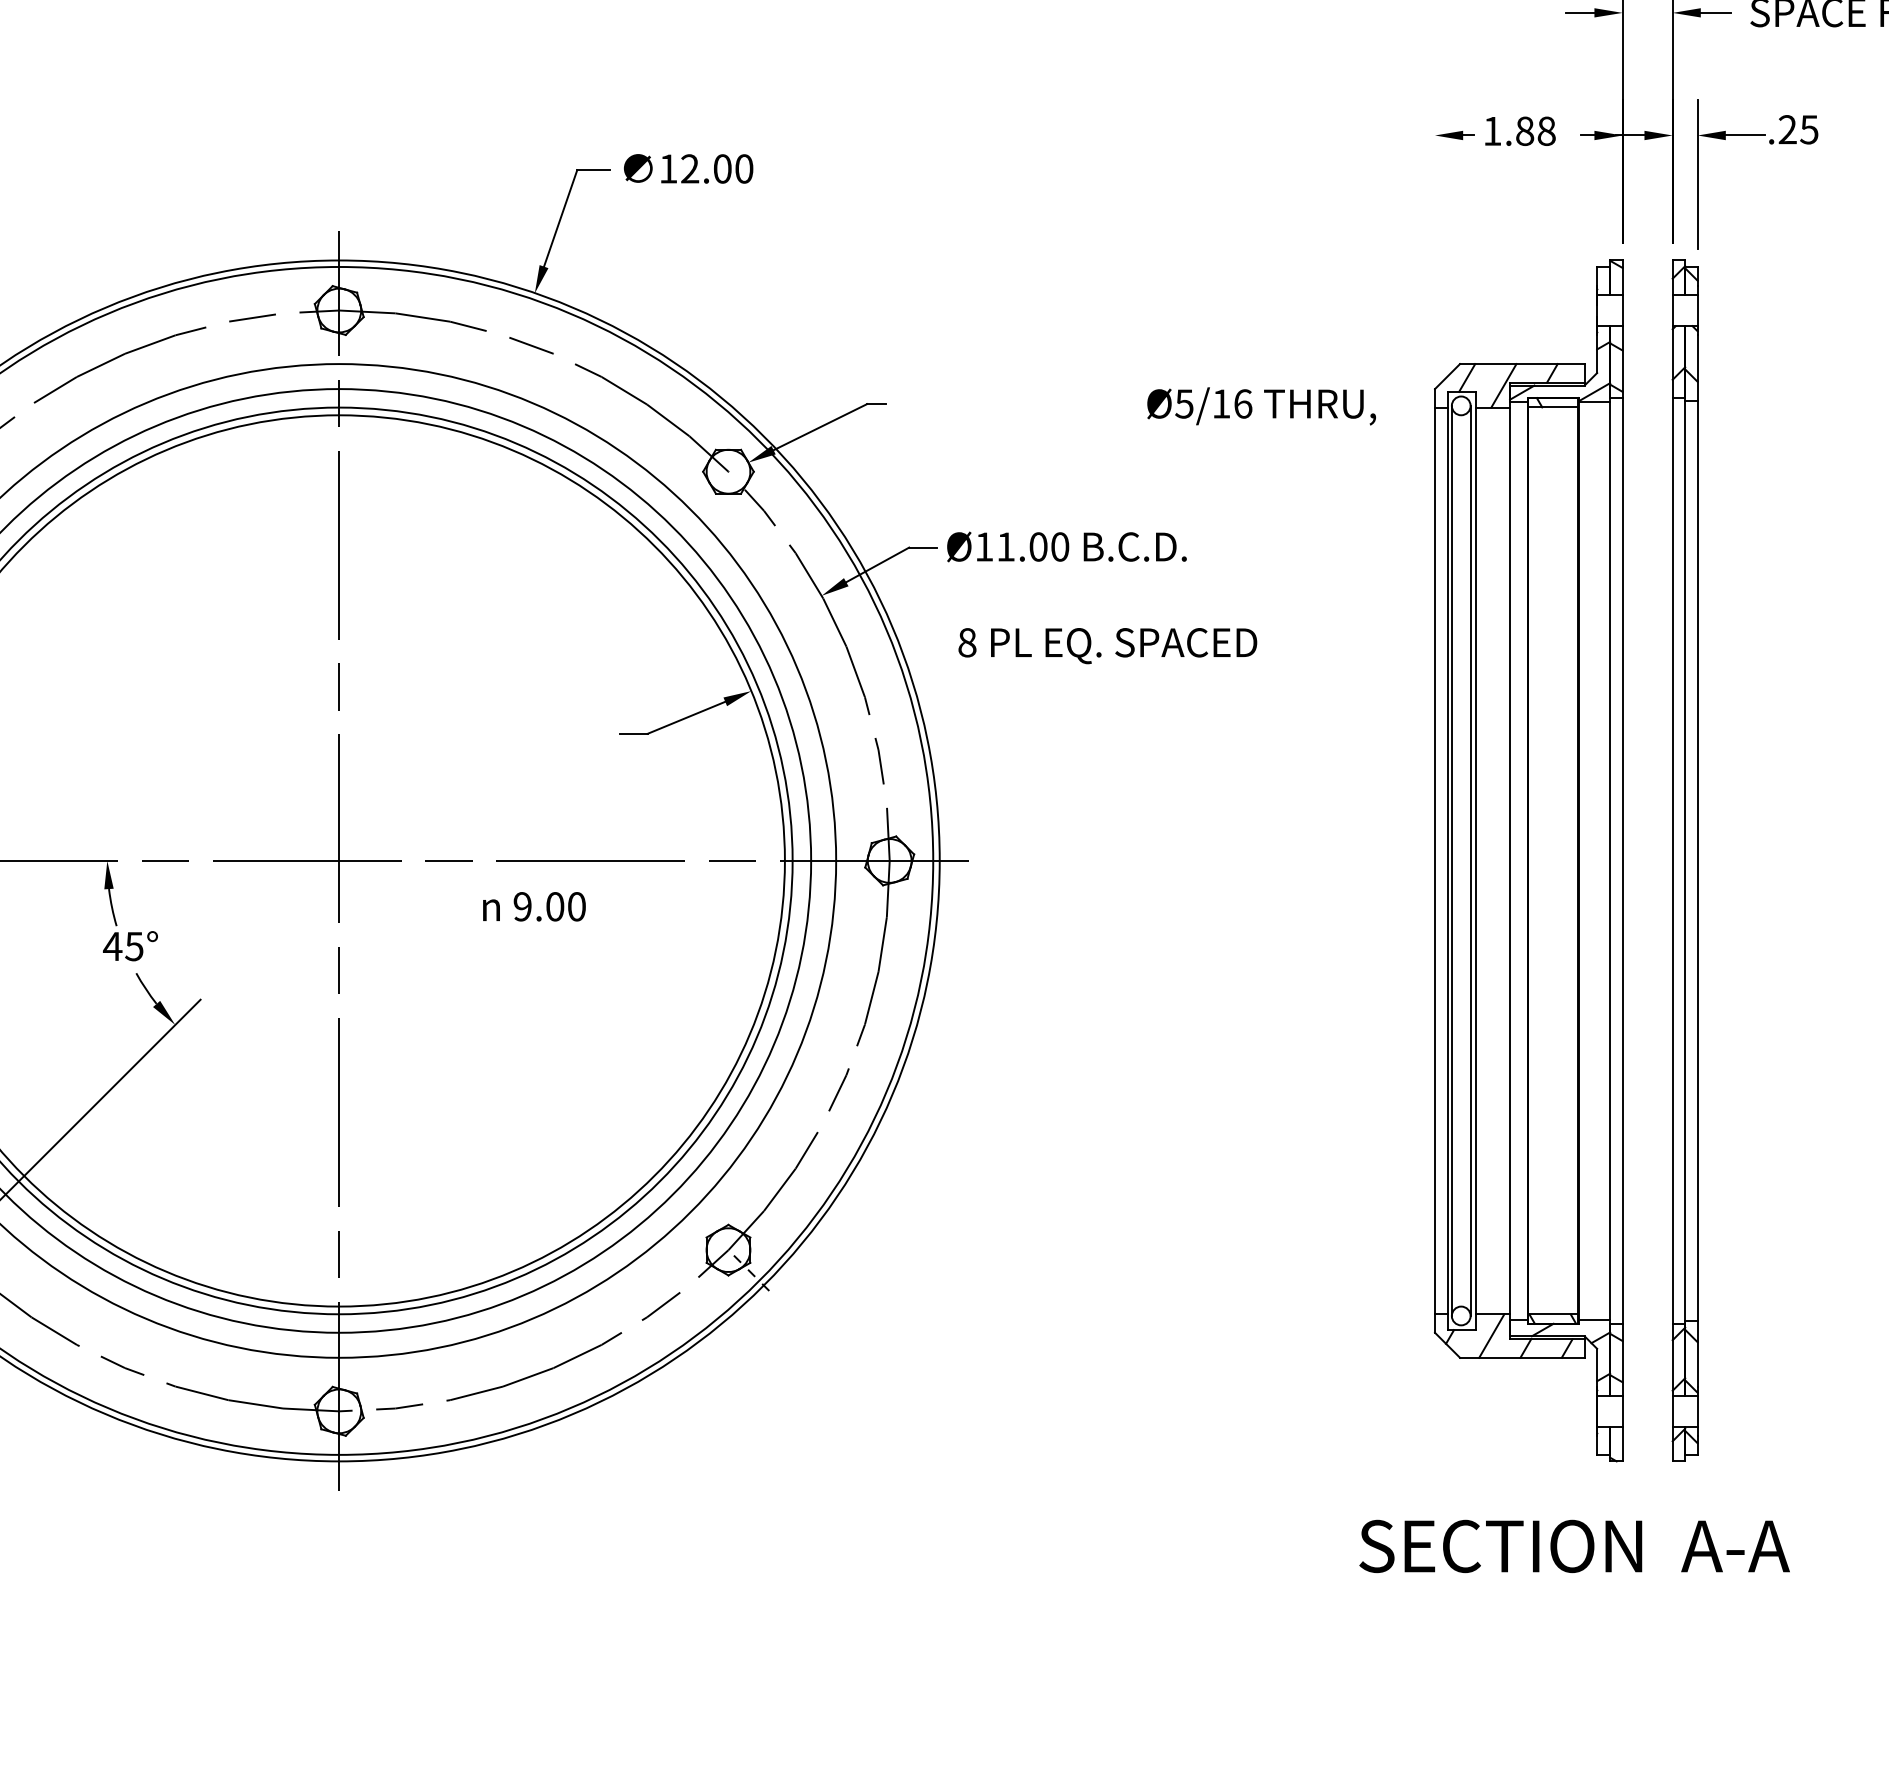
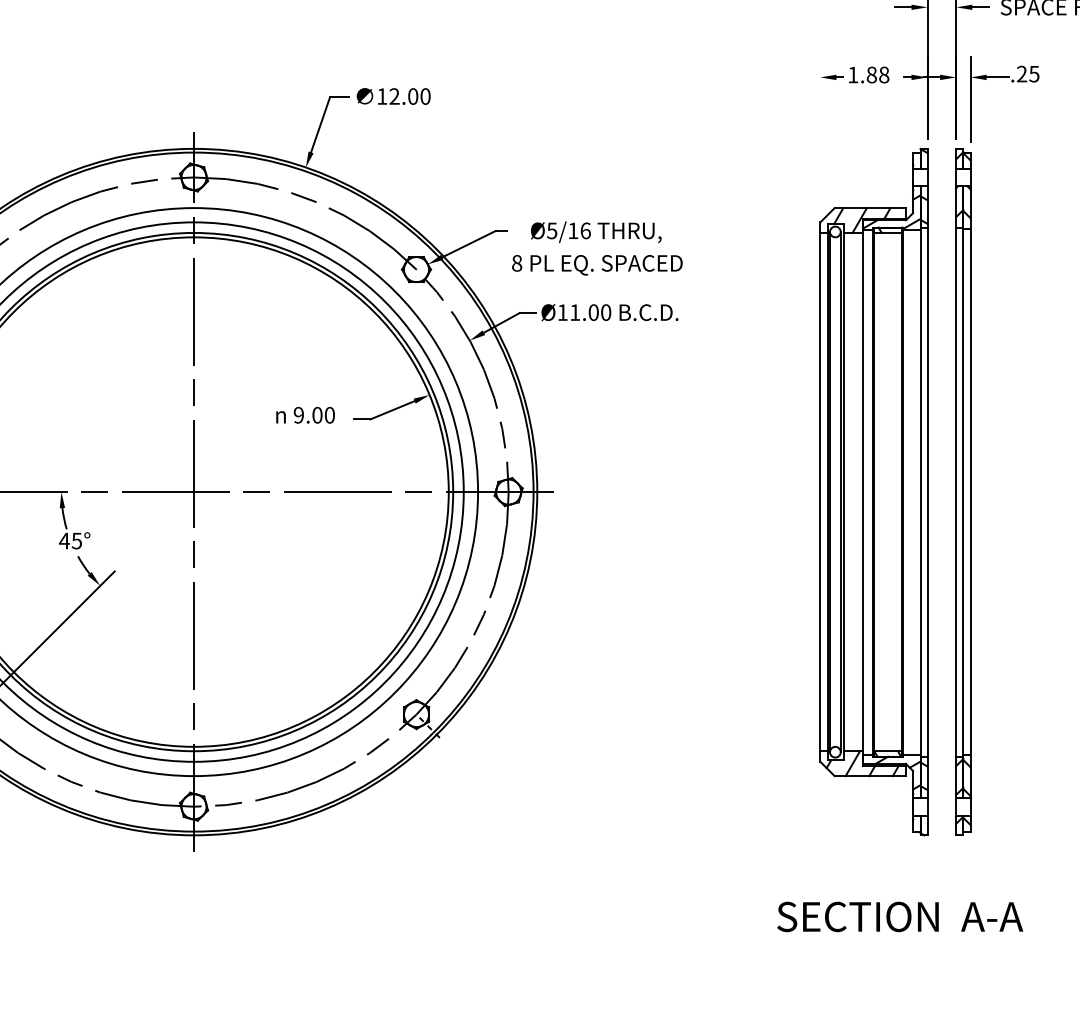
text: (1262, 406) -> (596, 232), moved
text: (1108, 646) -> (597, 265), moved
text: (534, 907) -> (305, 415), moved
text: (1575, 1545) -> (900, 916), moved

